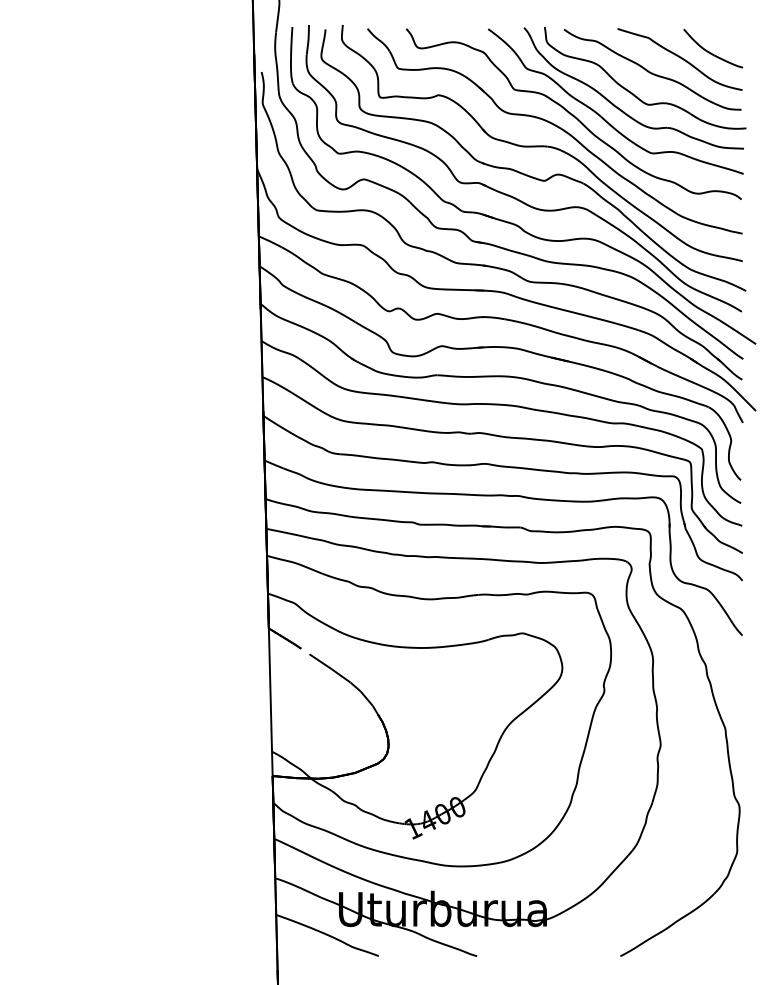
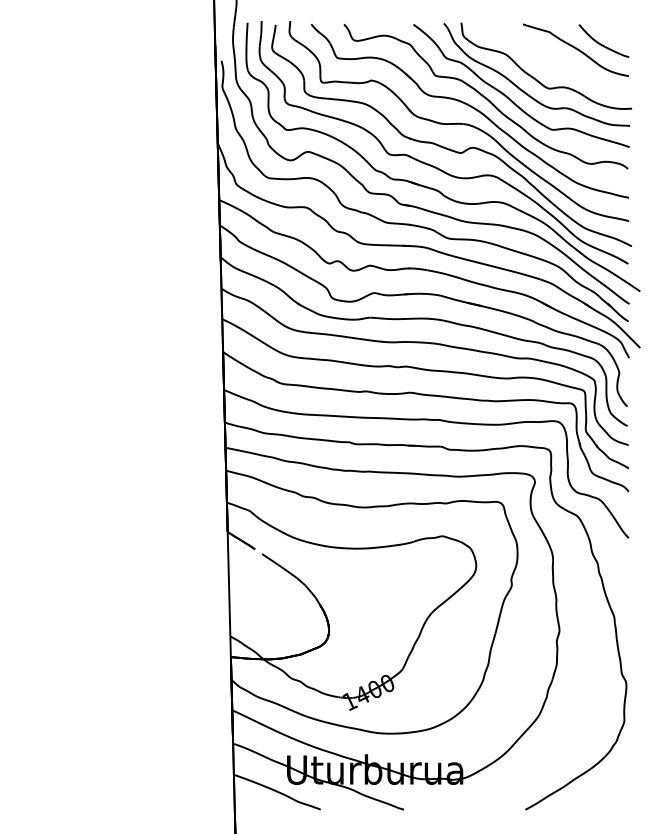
part: (652, 69) -> (552, 58), removed

